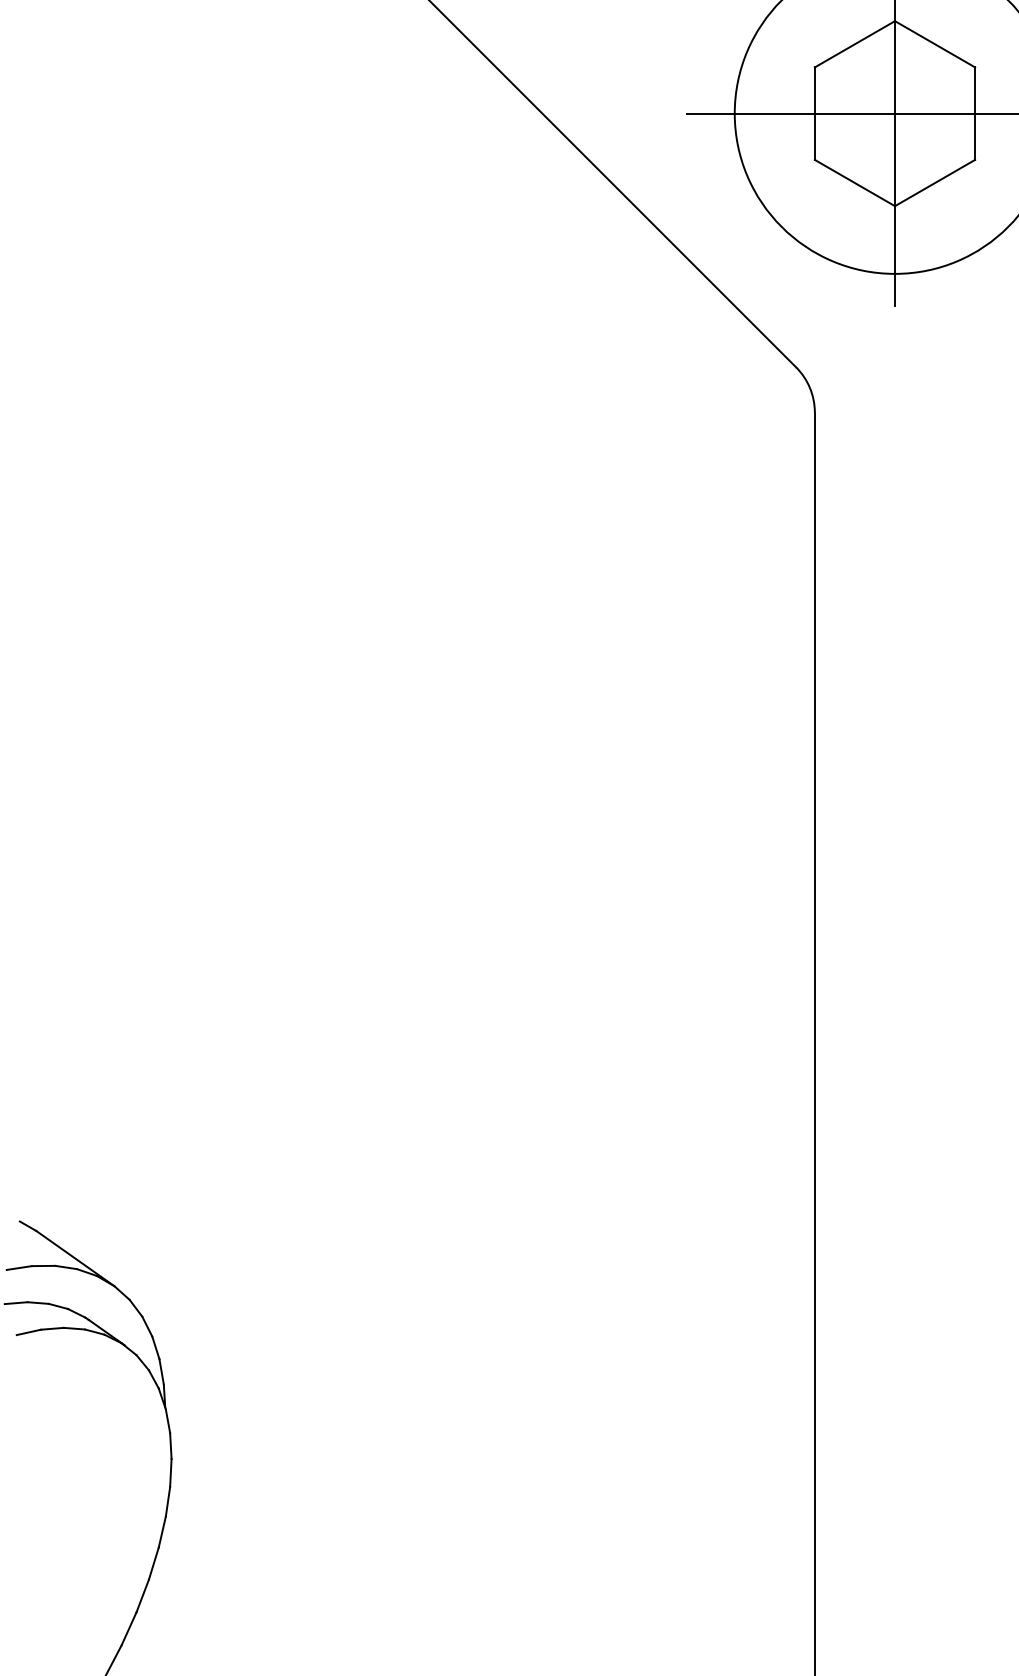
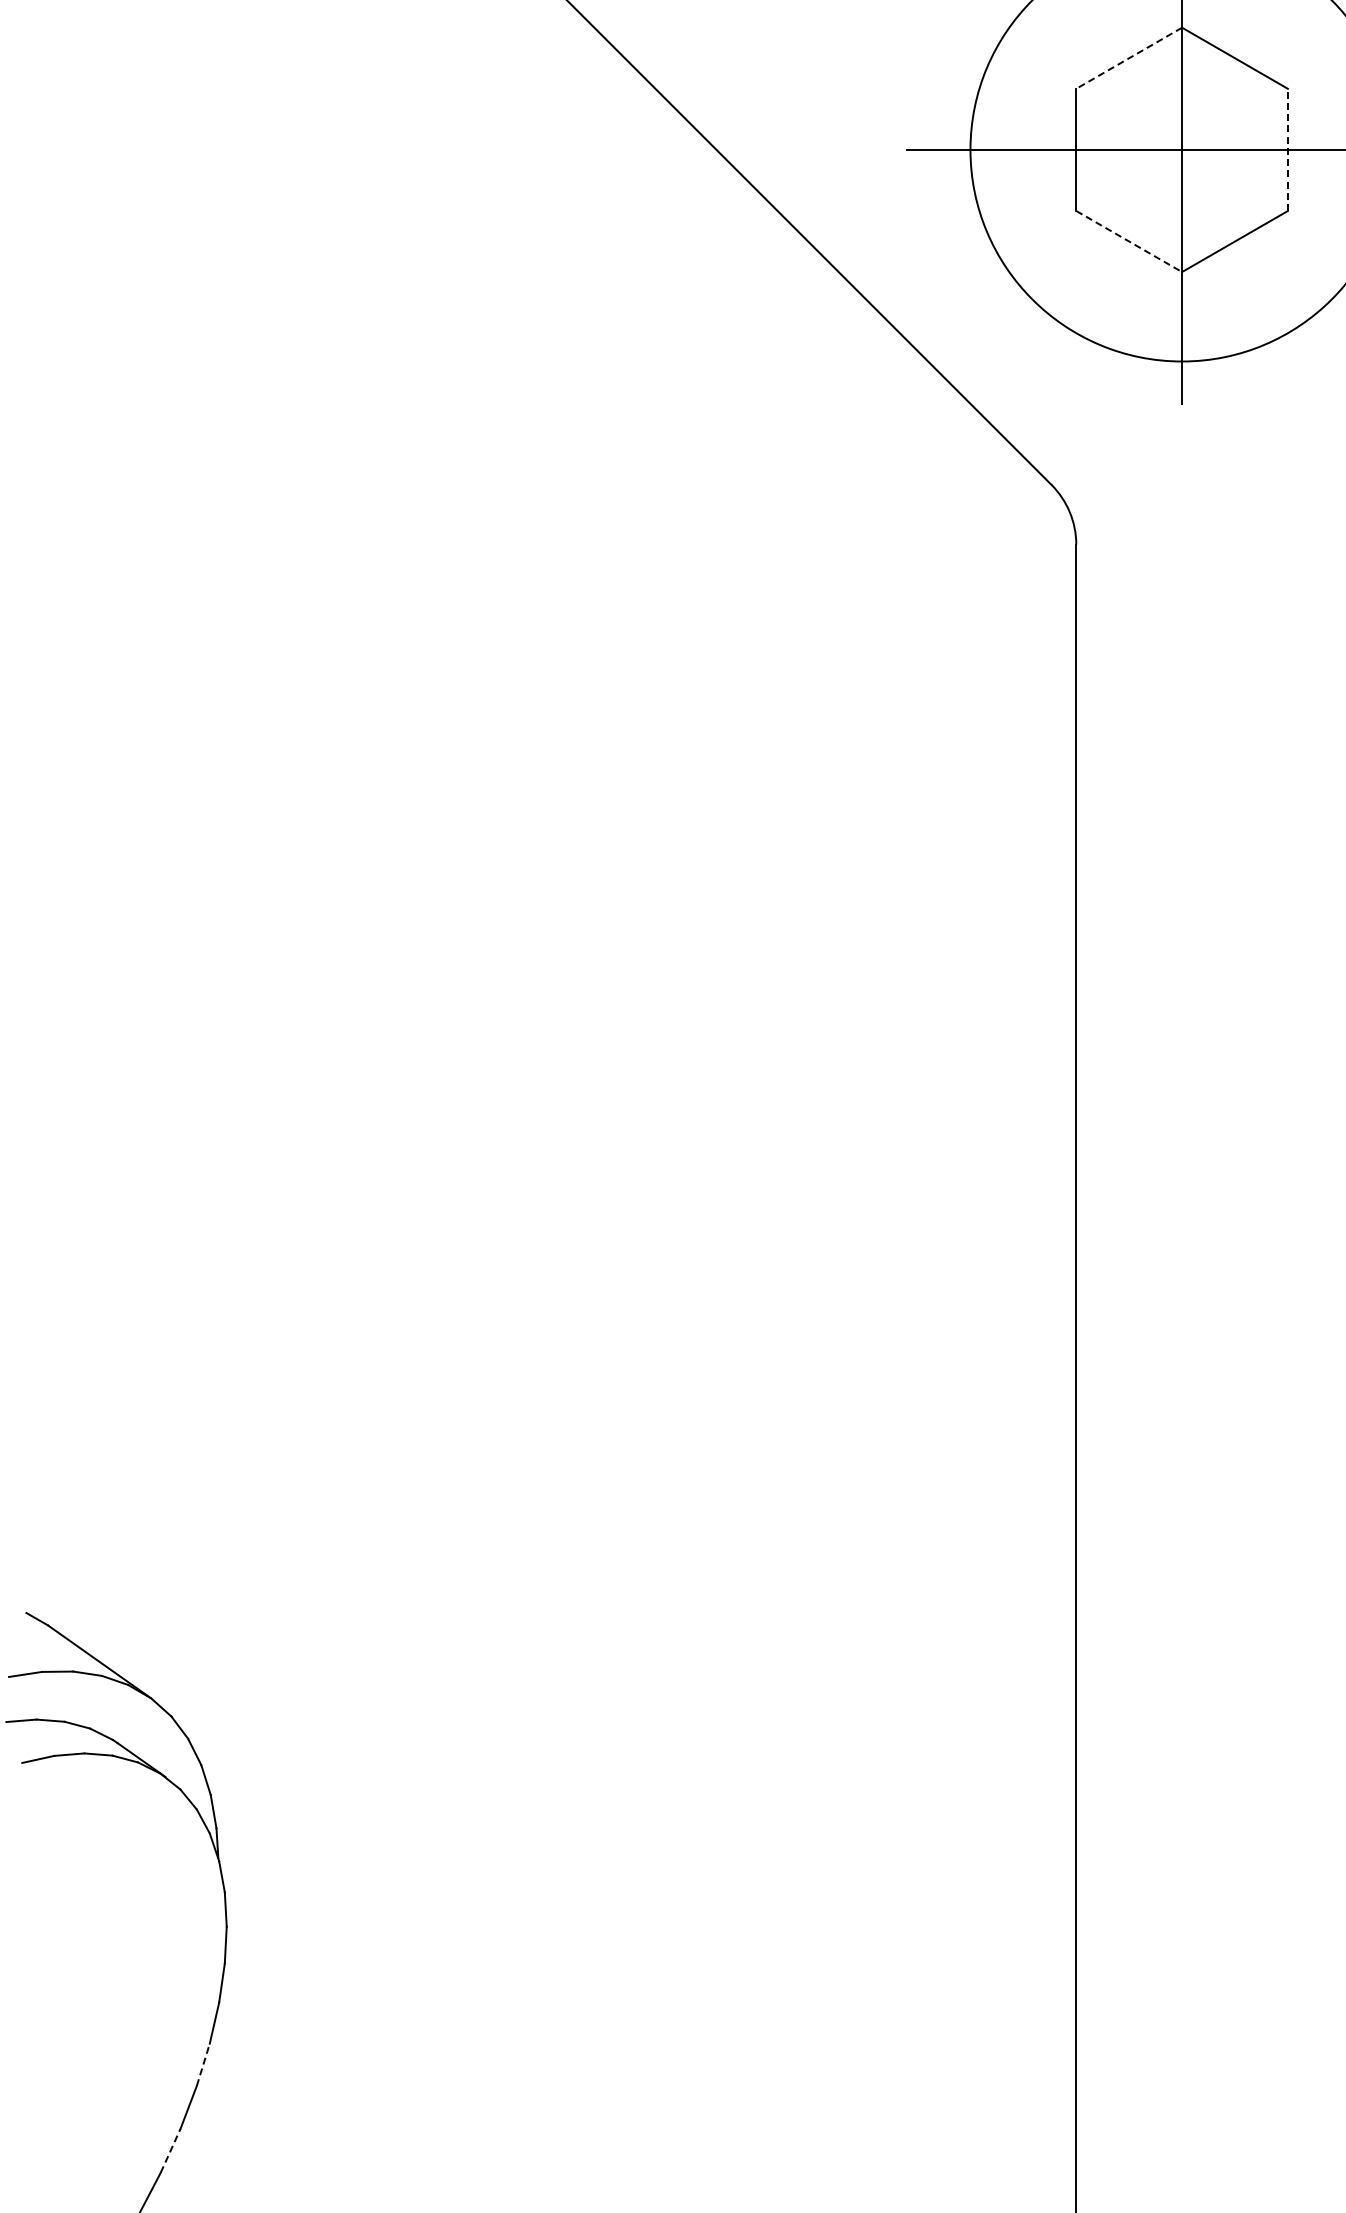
line: (854, 44) -> (1128, 58), solid -> dashed
line: (974, 113) -> (1287, 149), solid -> dashed
line: (855, 183) -> (1129, 241), solid -> dashed
line: (153, 1563) -> (203, 2064), solid -> dashed
line: (129, 1629) -> (170, 2151), solid -> dashed

